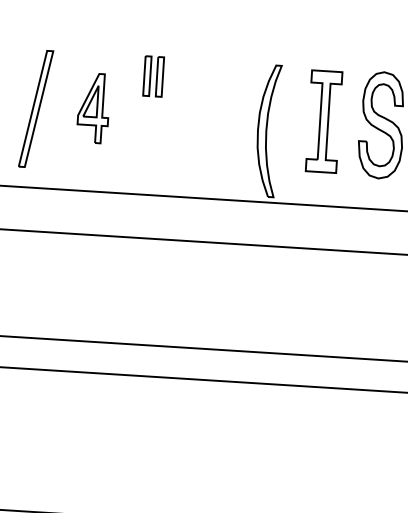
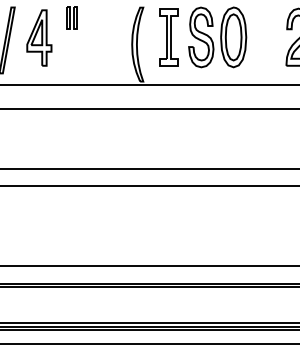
part: (93, 107) -> (39, 37), size x1.43

